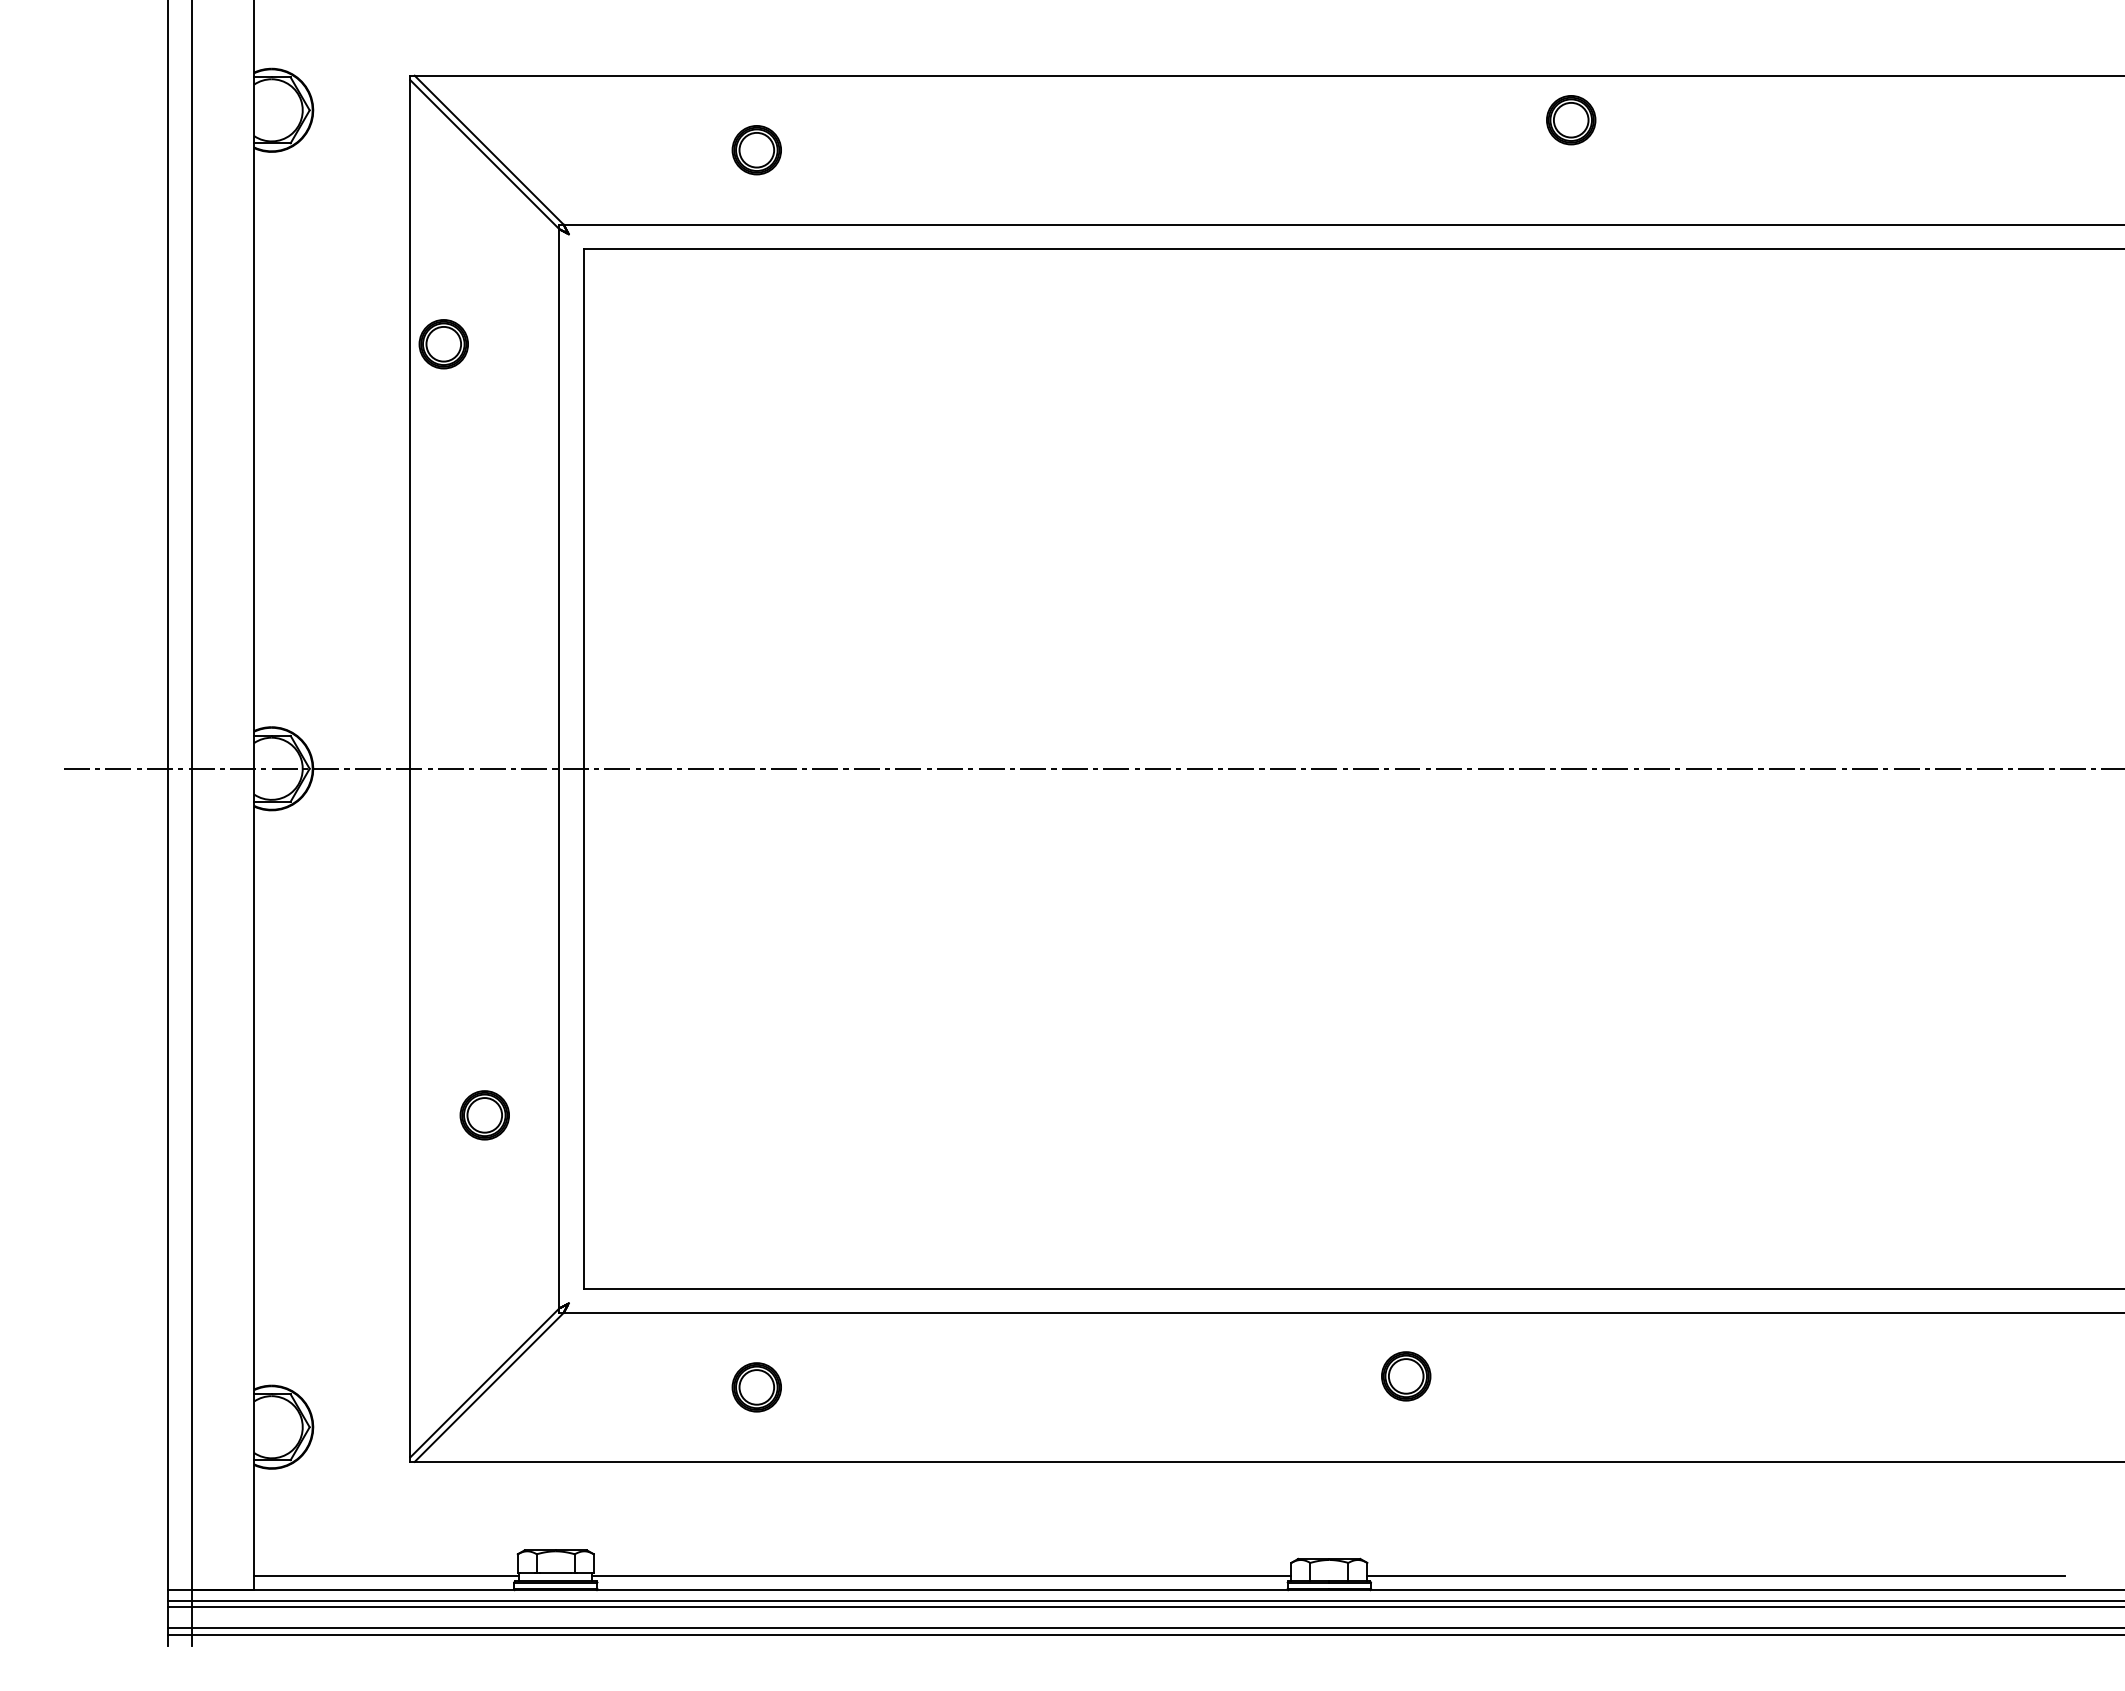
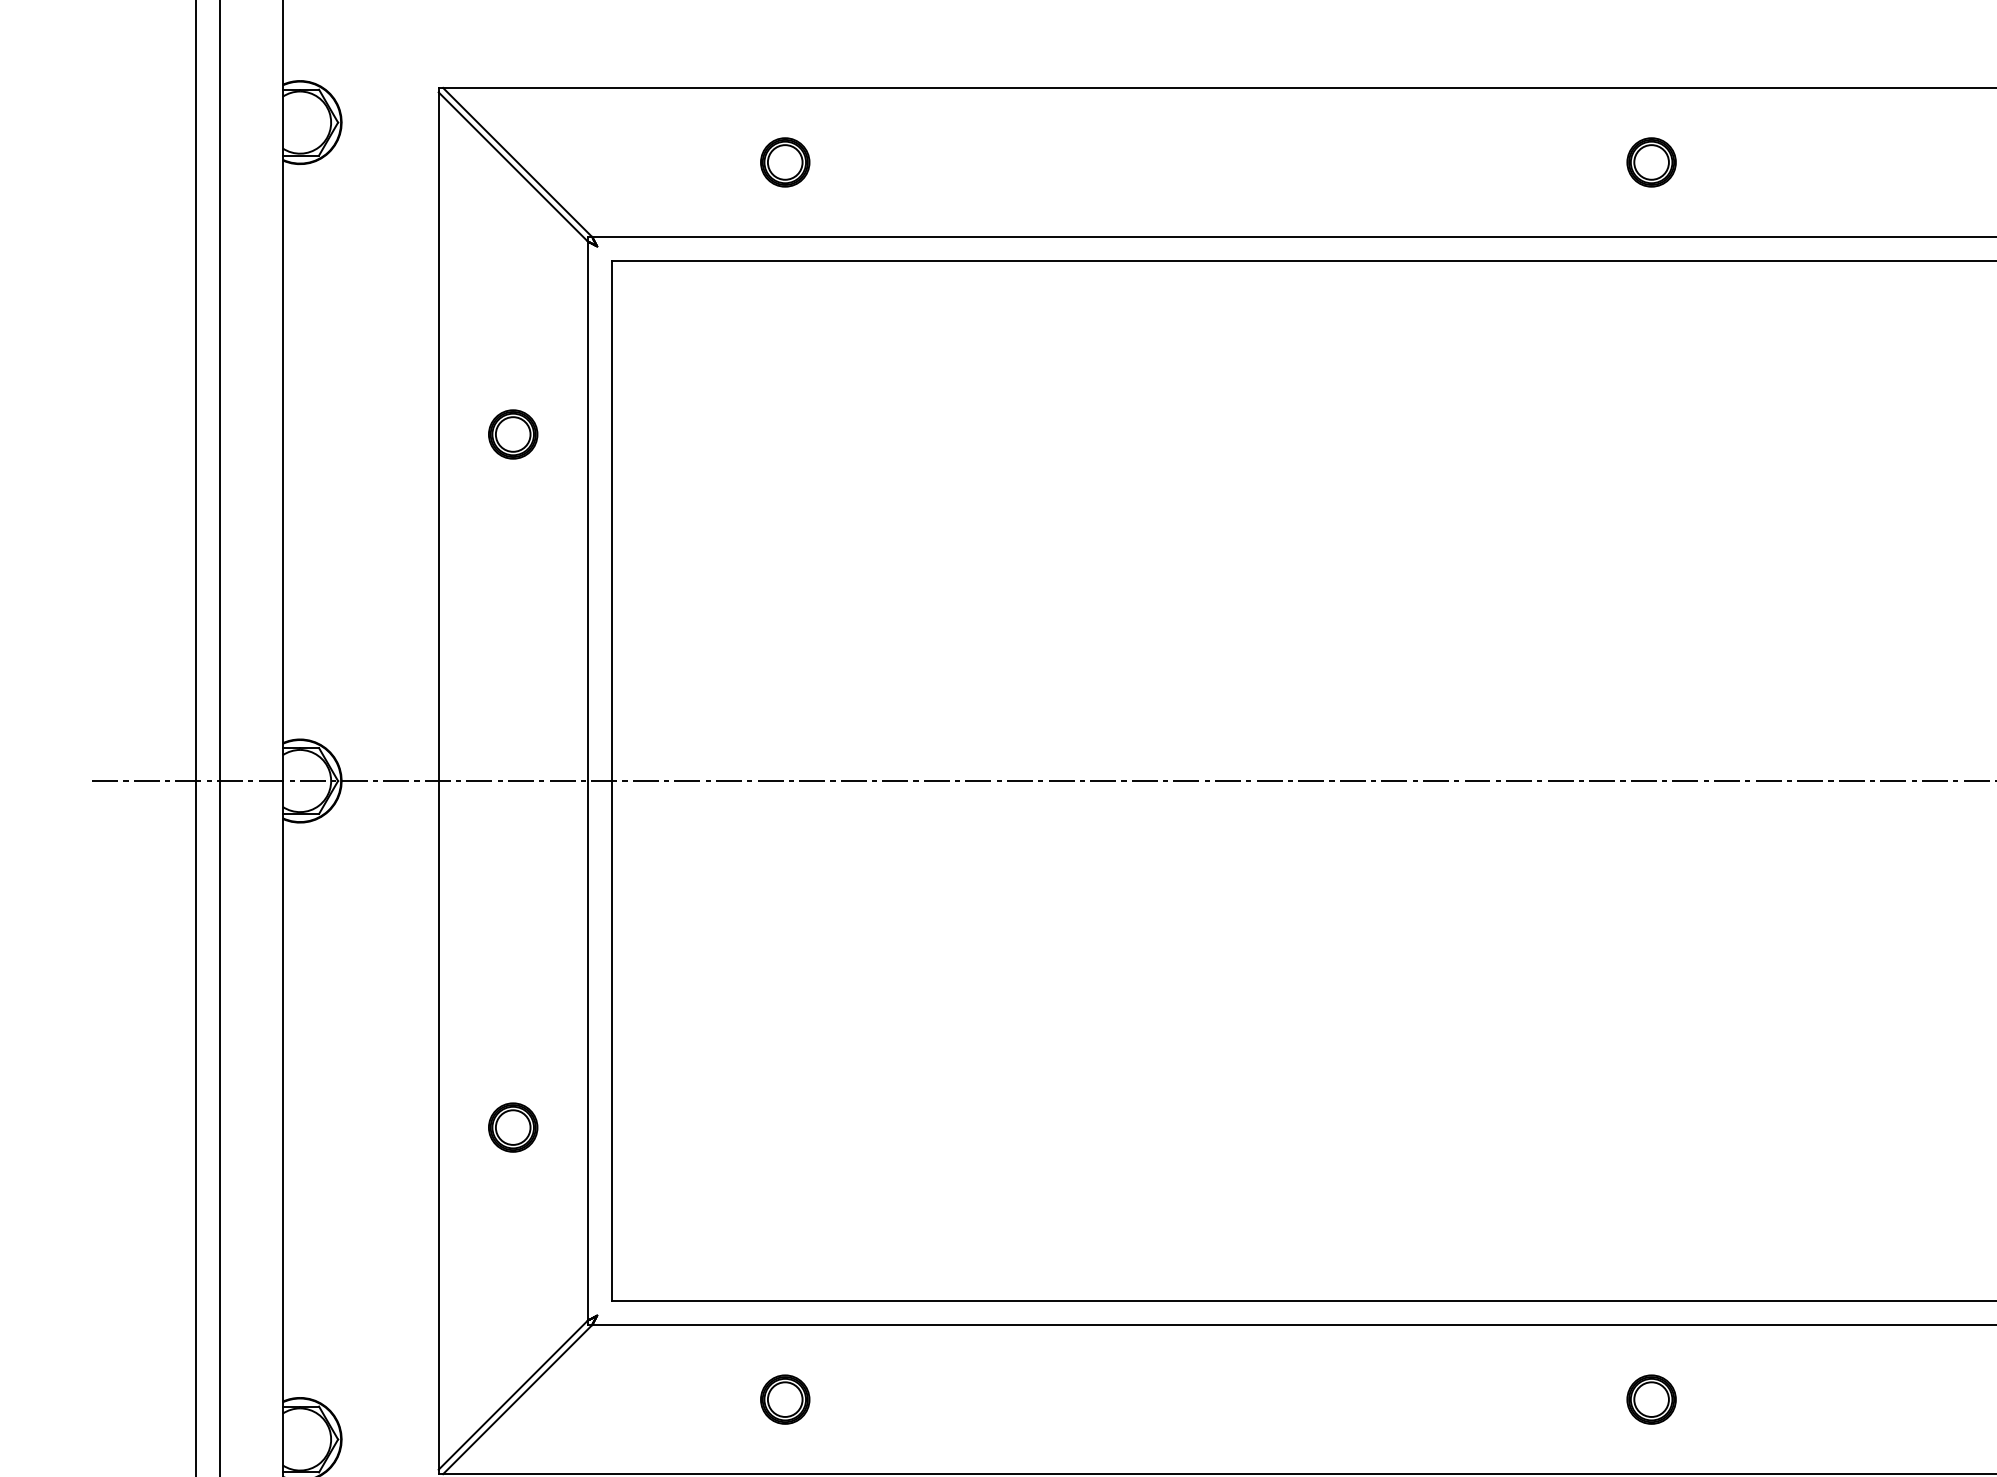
part: (1571, 120) -> (1651, 162), moved
part: (443, 344) -> (512, 434), moved
part: (1406, 1376) -> (1651, 1399), moved

